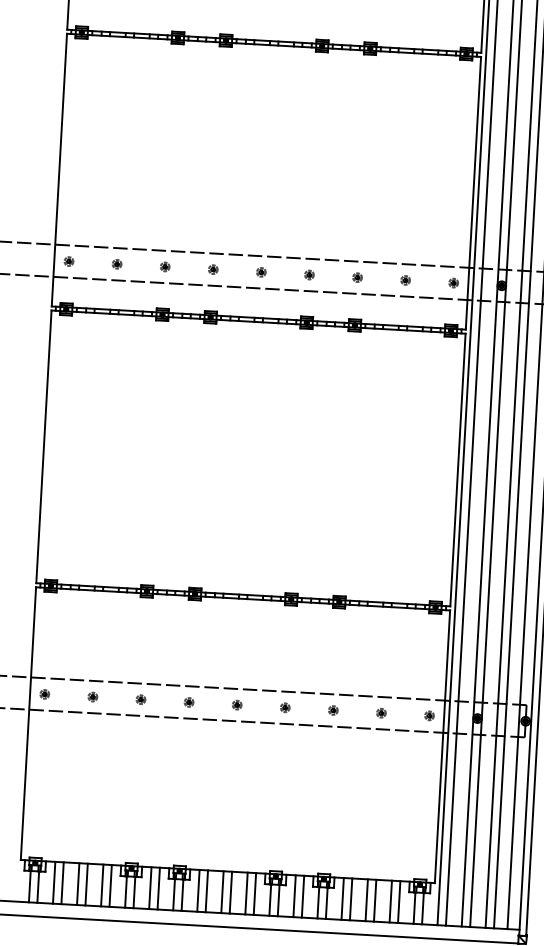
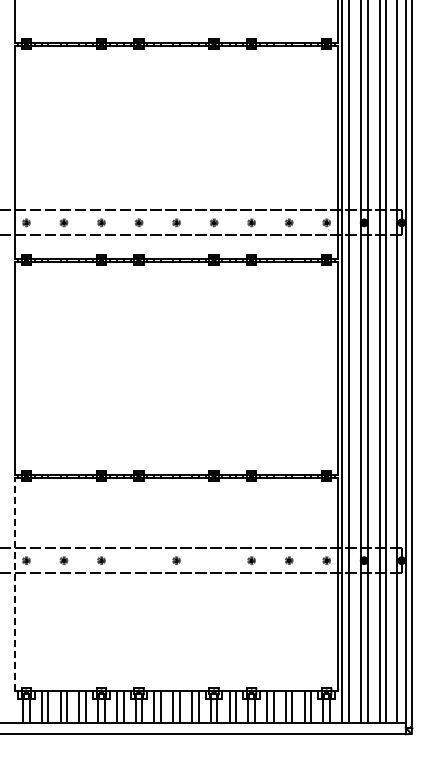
part: (188, 702) -> (138, 560), removed
part: (284, 707) -> (213, 560), removed
line: (27, 722) -> (14, 583), solid -> dashed

